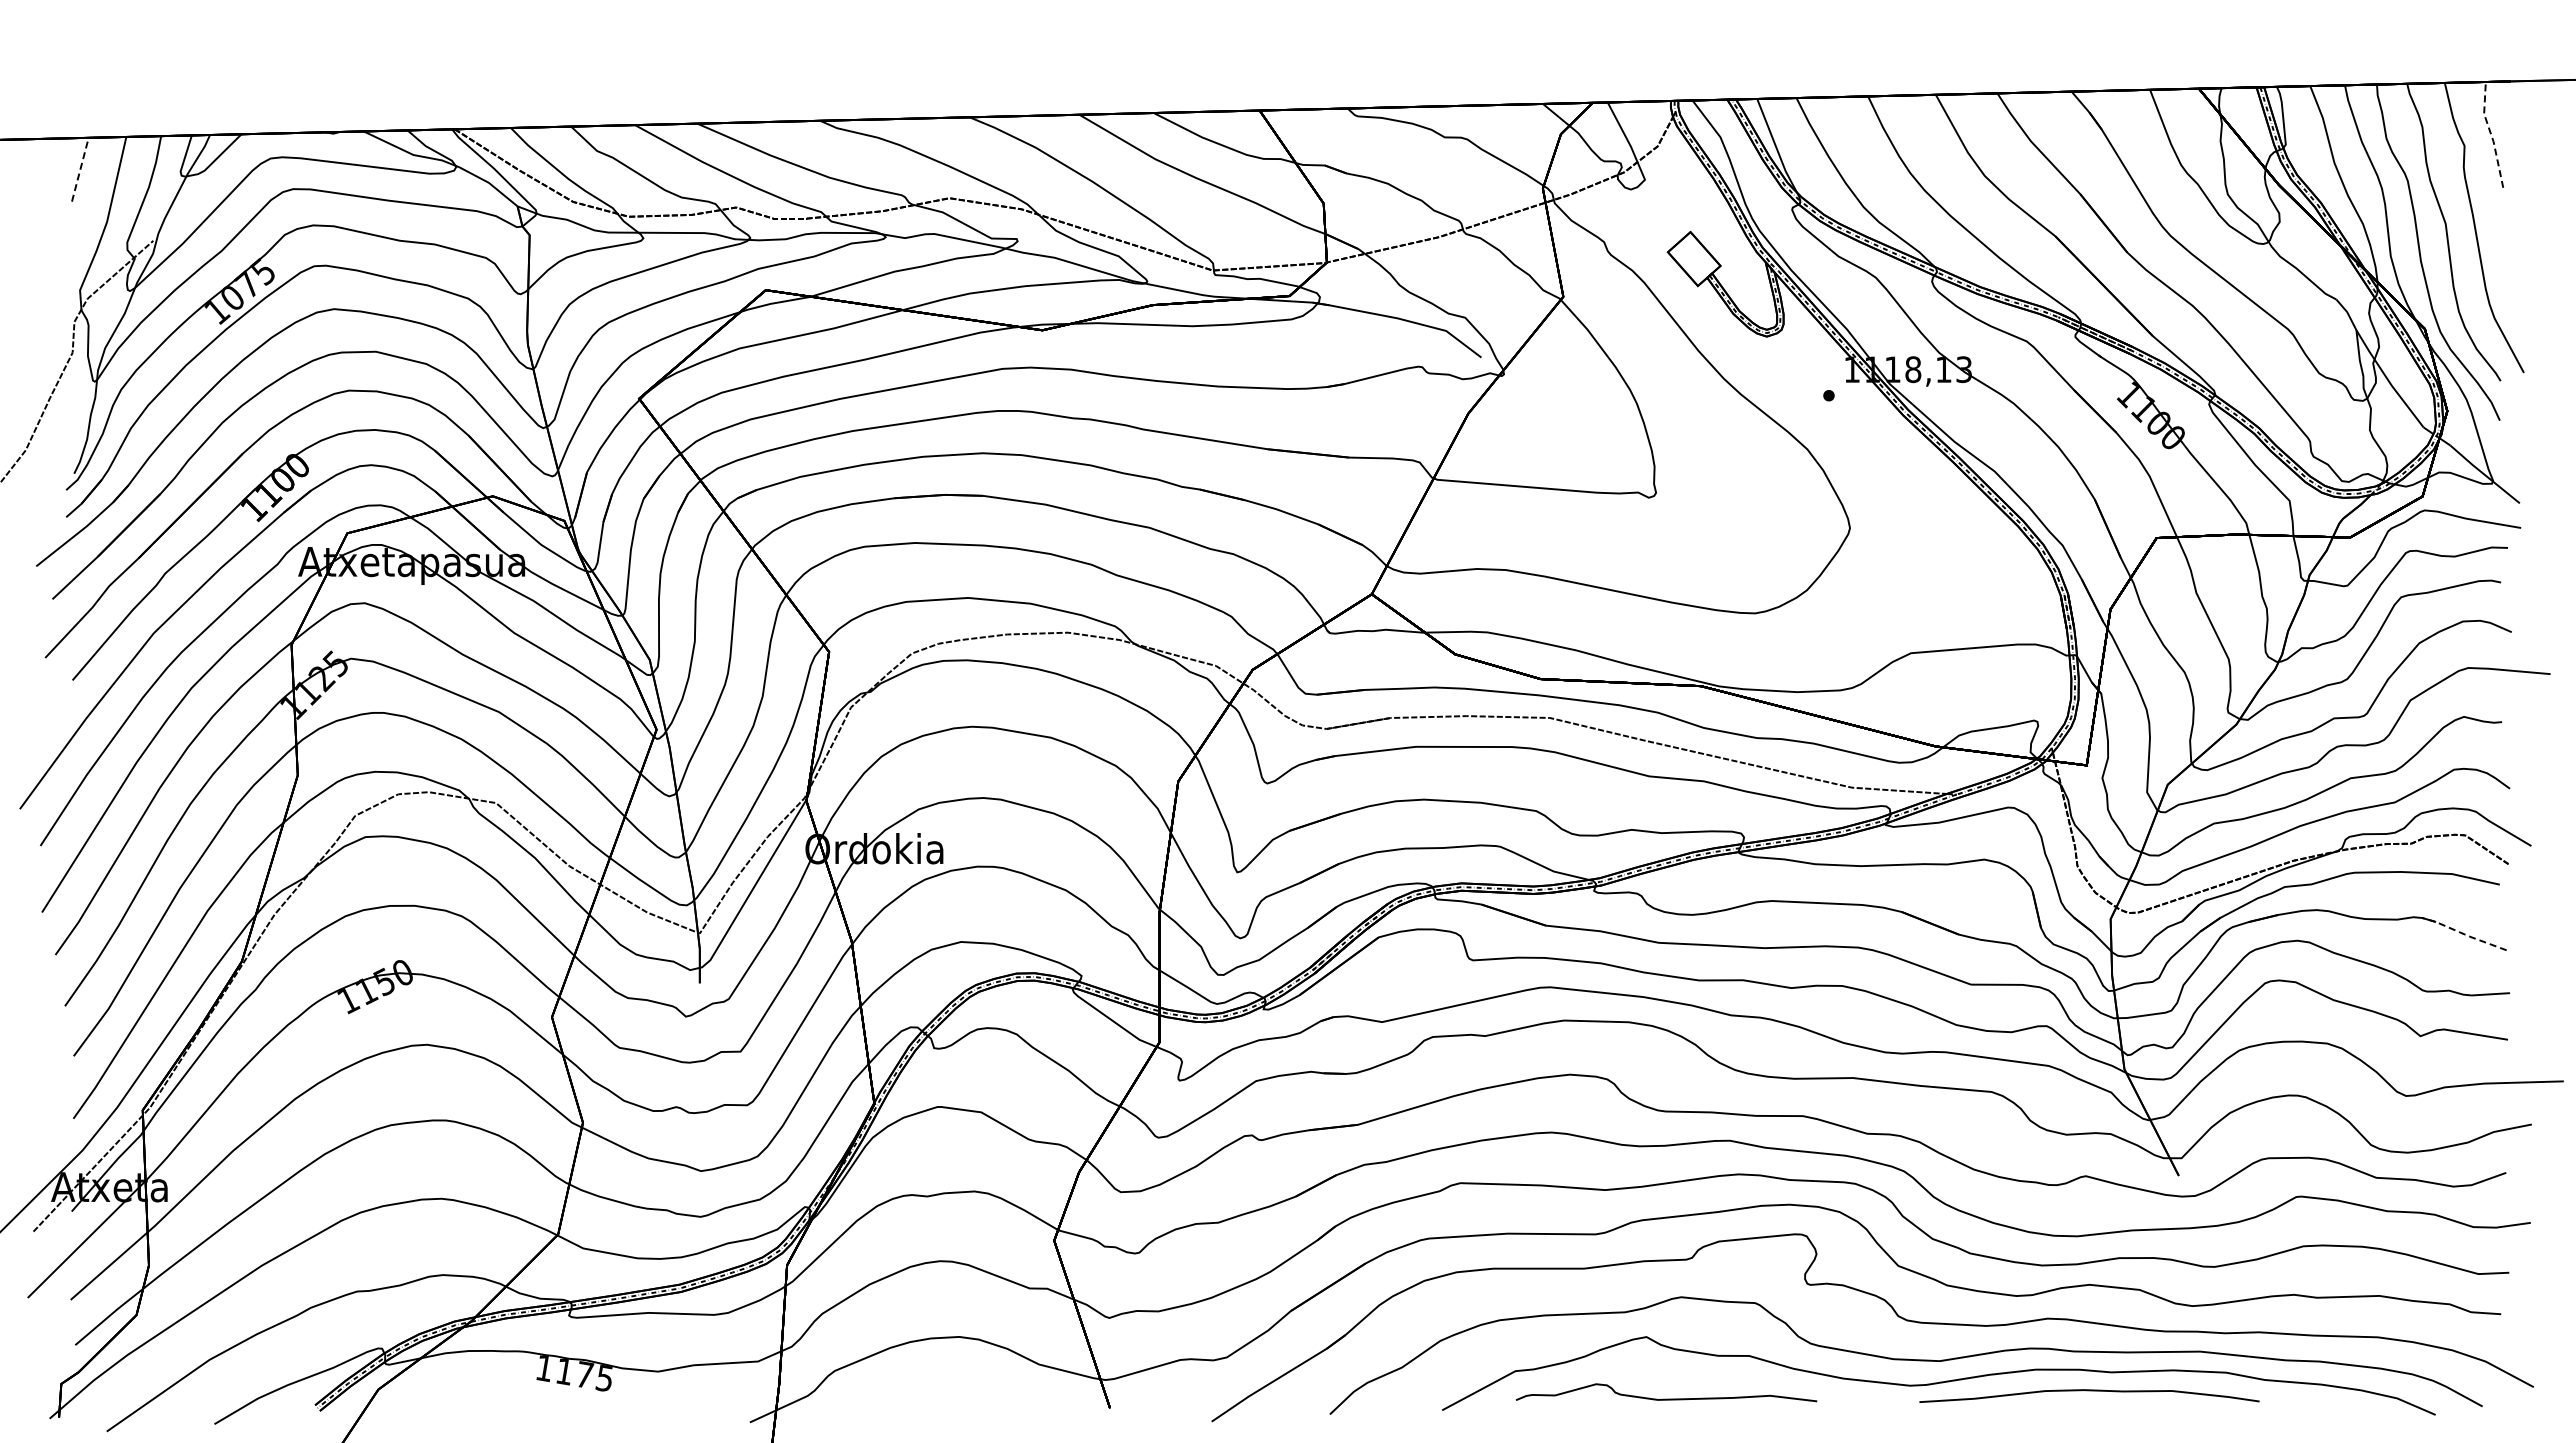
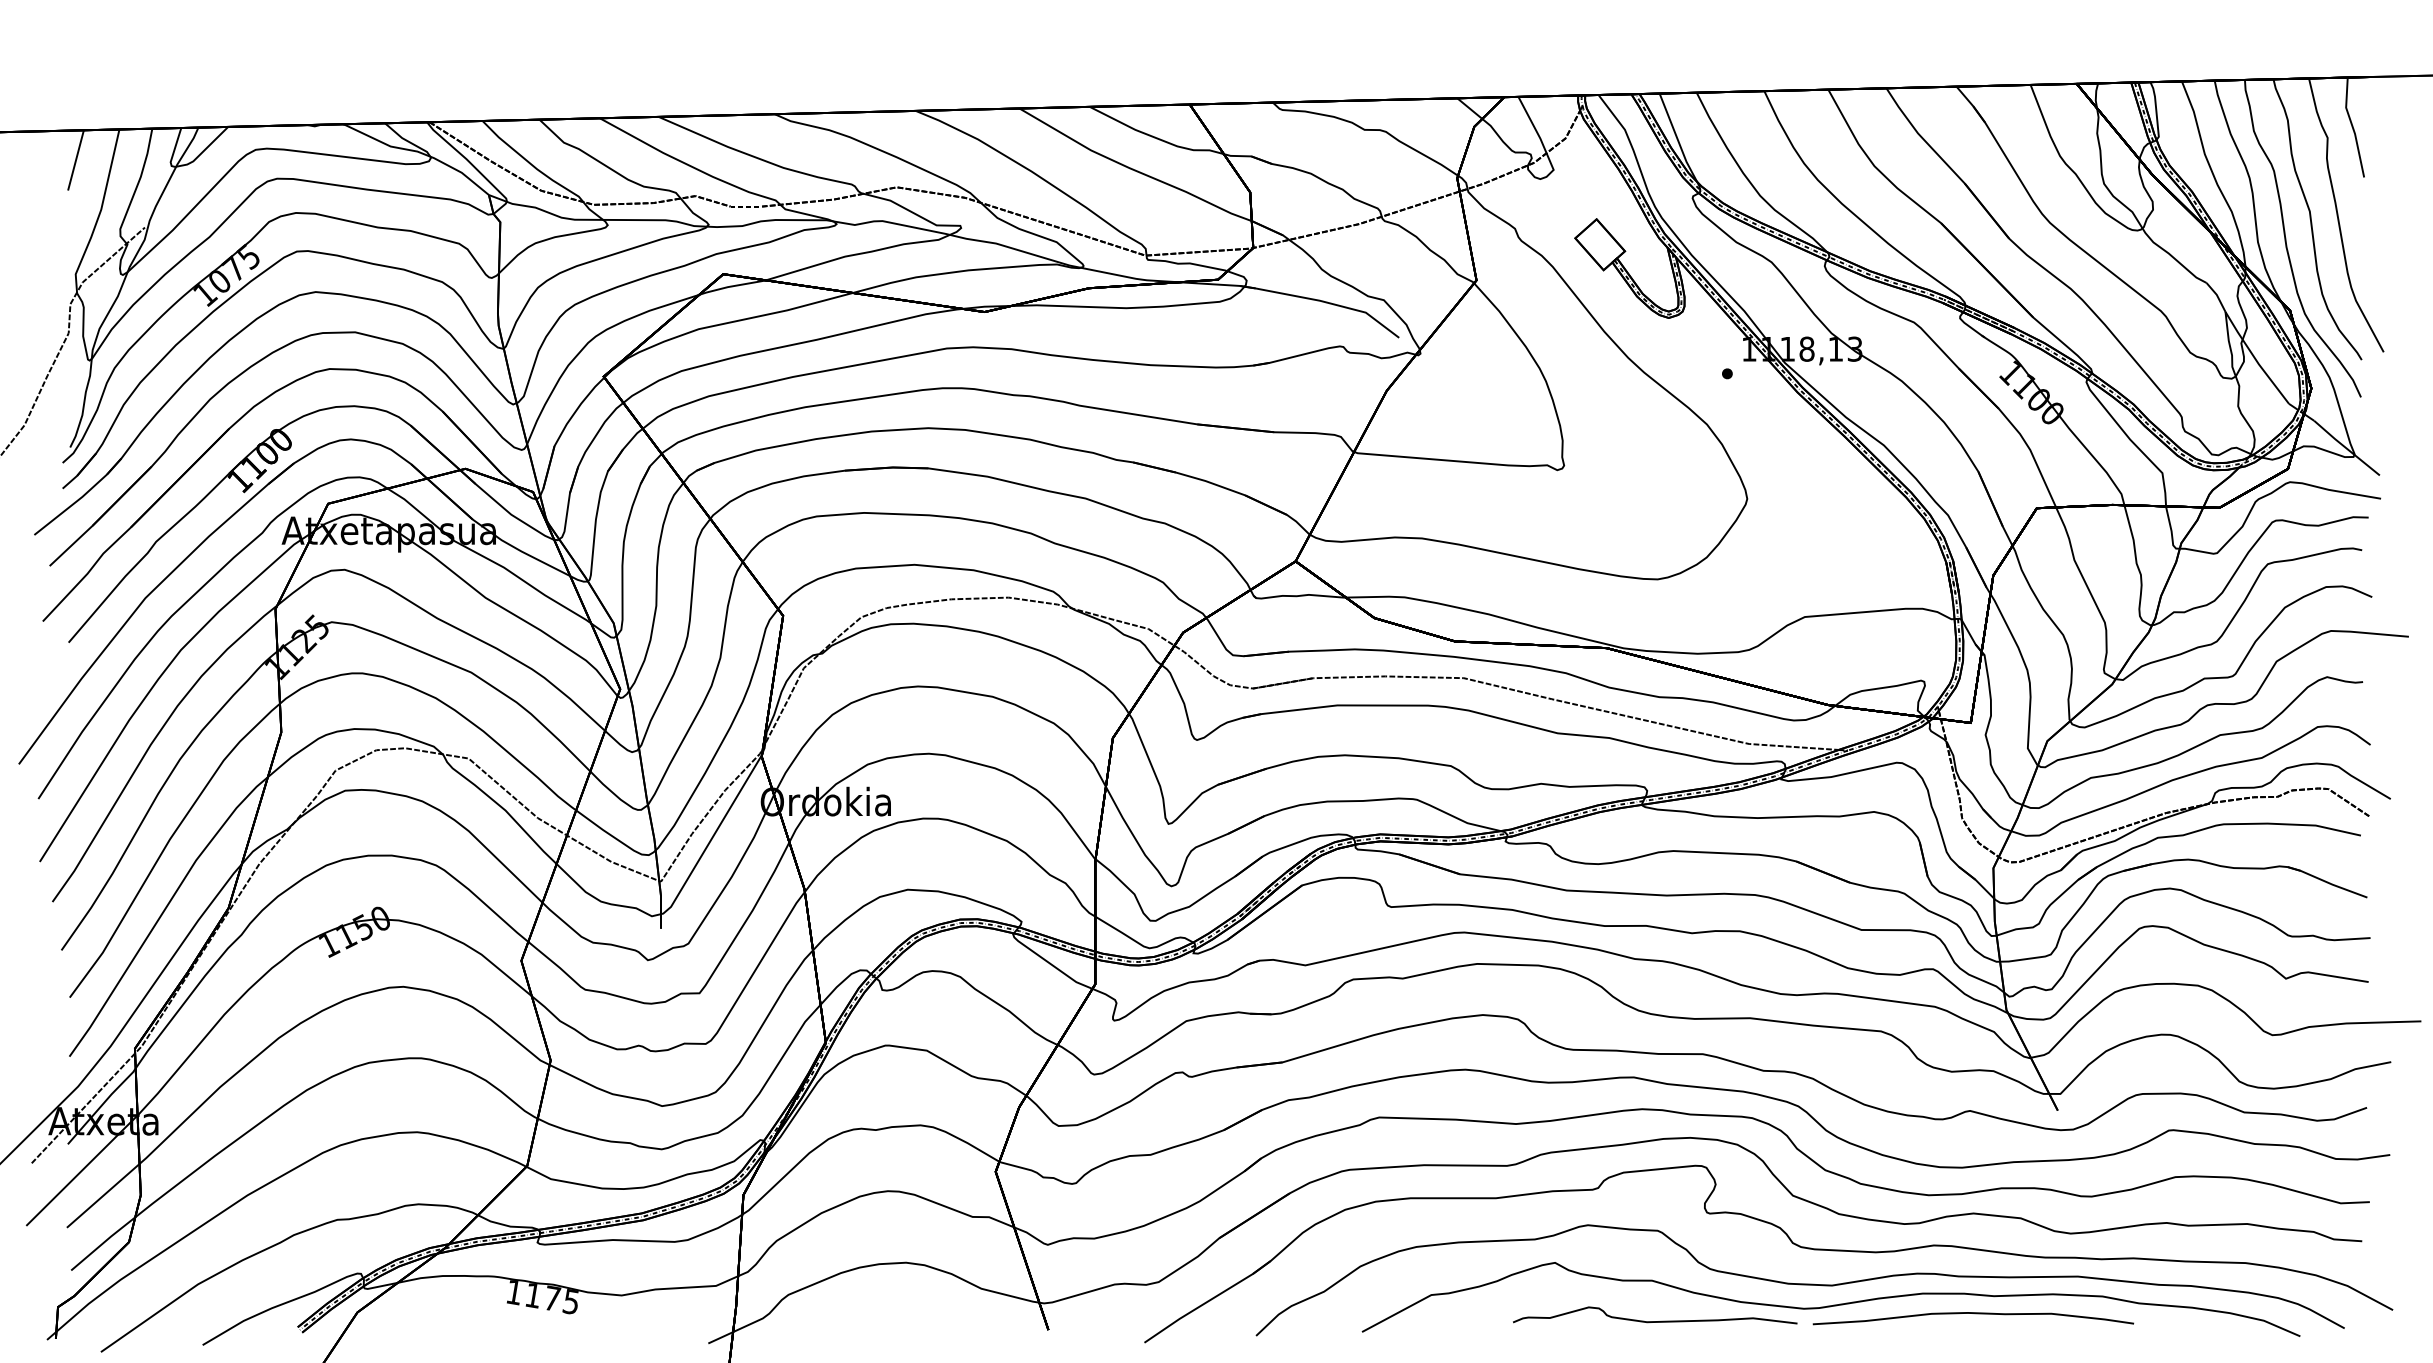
line: (2491, 135) -> (2353, 128), dashed -> solid
line: (80, 169) -> (76, 160), dashed -> solid
line: (2464, 934) -> (2327, 882), dashed -> solid
curve: (1666, 1398) -> (1655, 1320), moved

